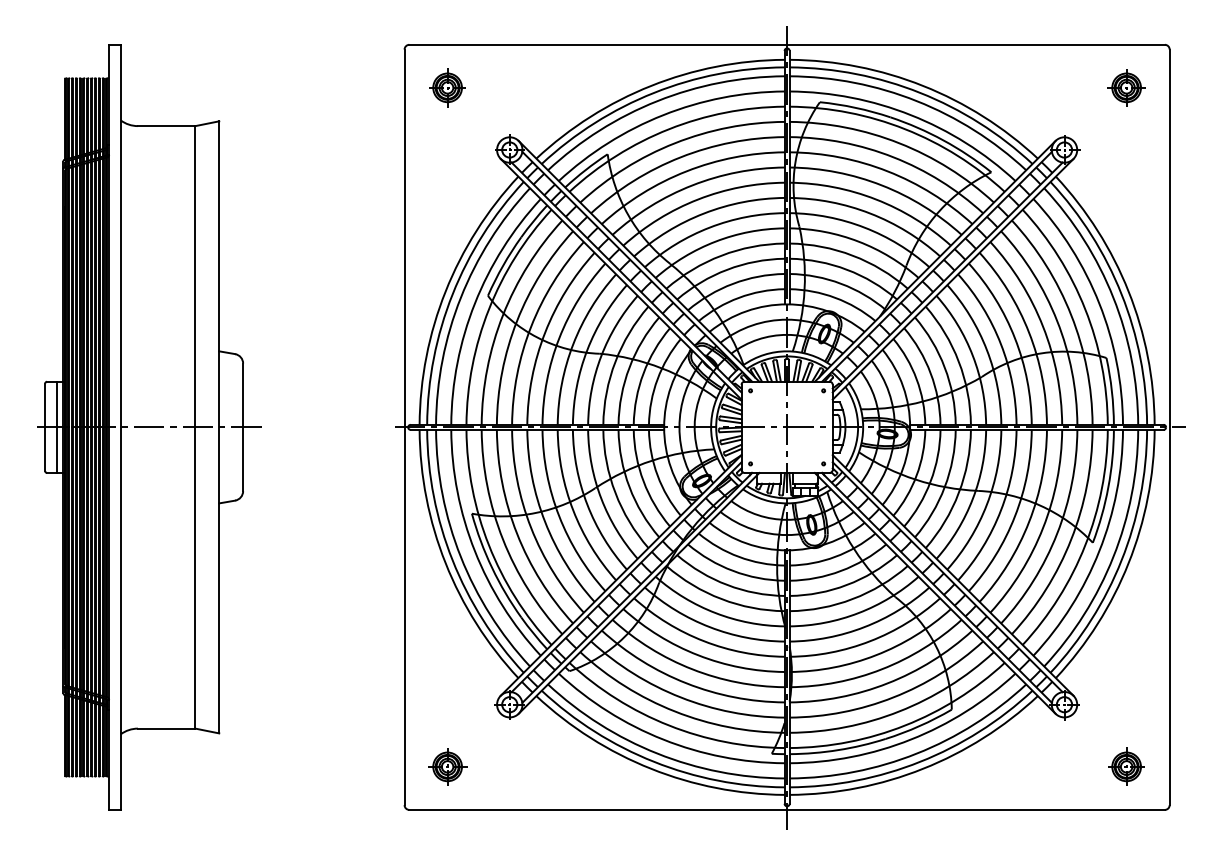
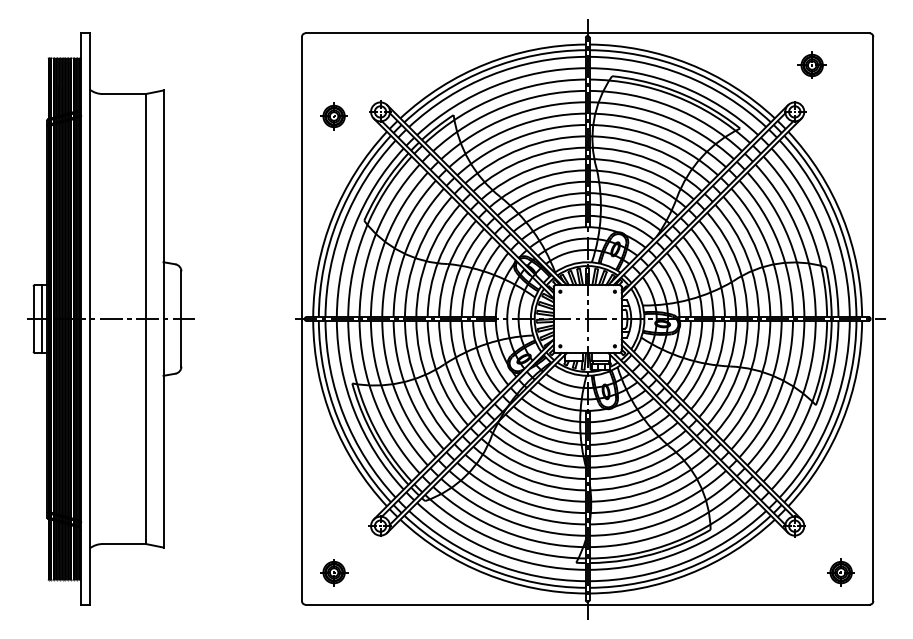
part: (1125, 86) -> (811, 64), moved
part: (446, 87) -> (333, 116), moved

